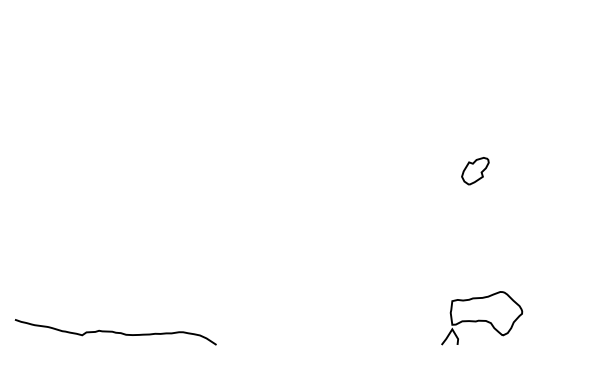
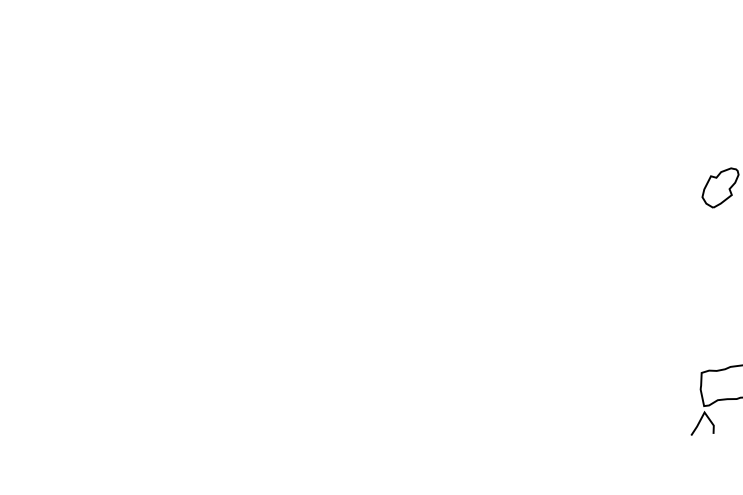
curve: (115, 332) -> (231, 451), removed

